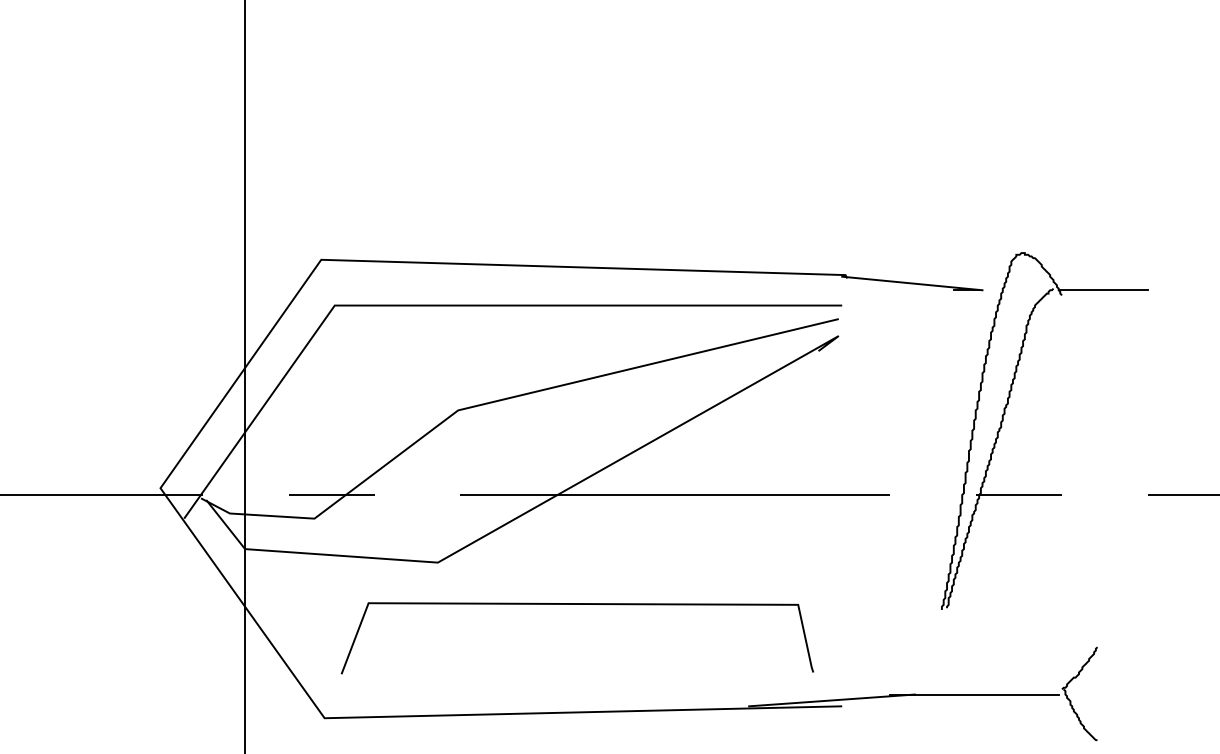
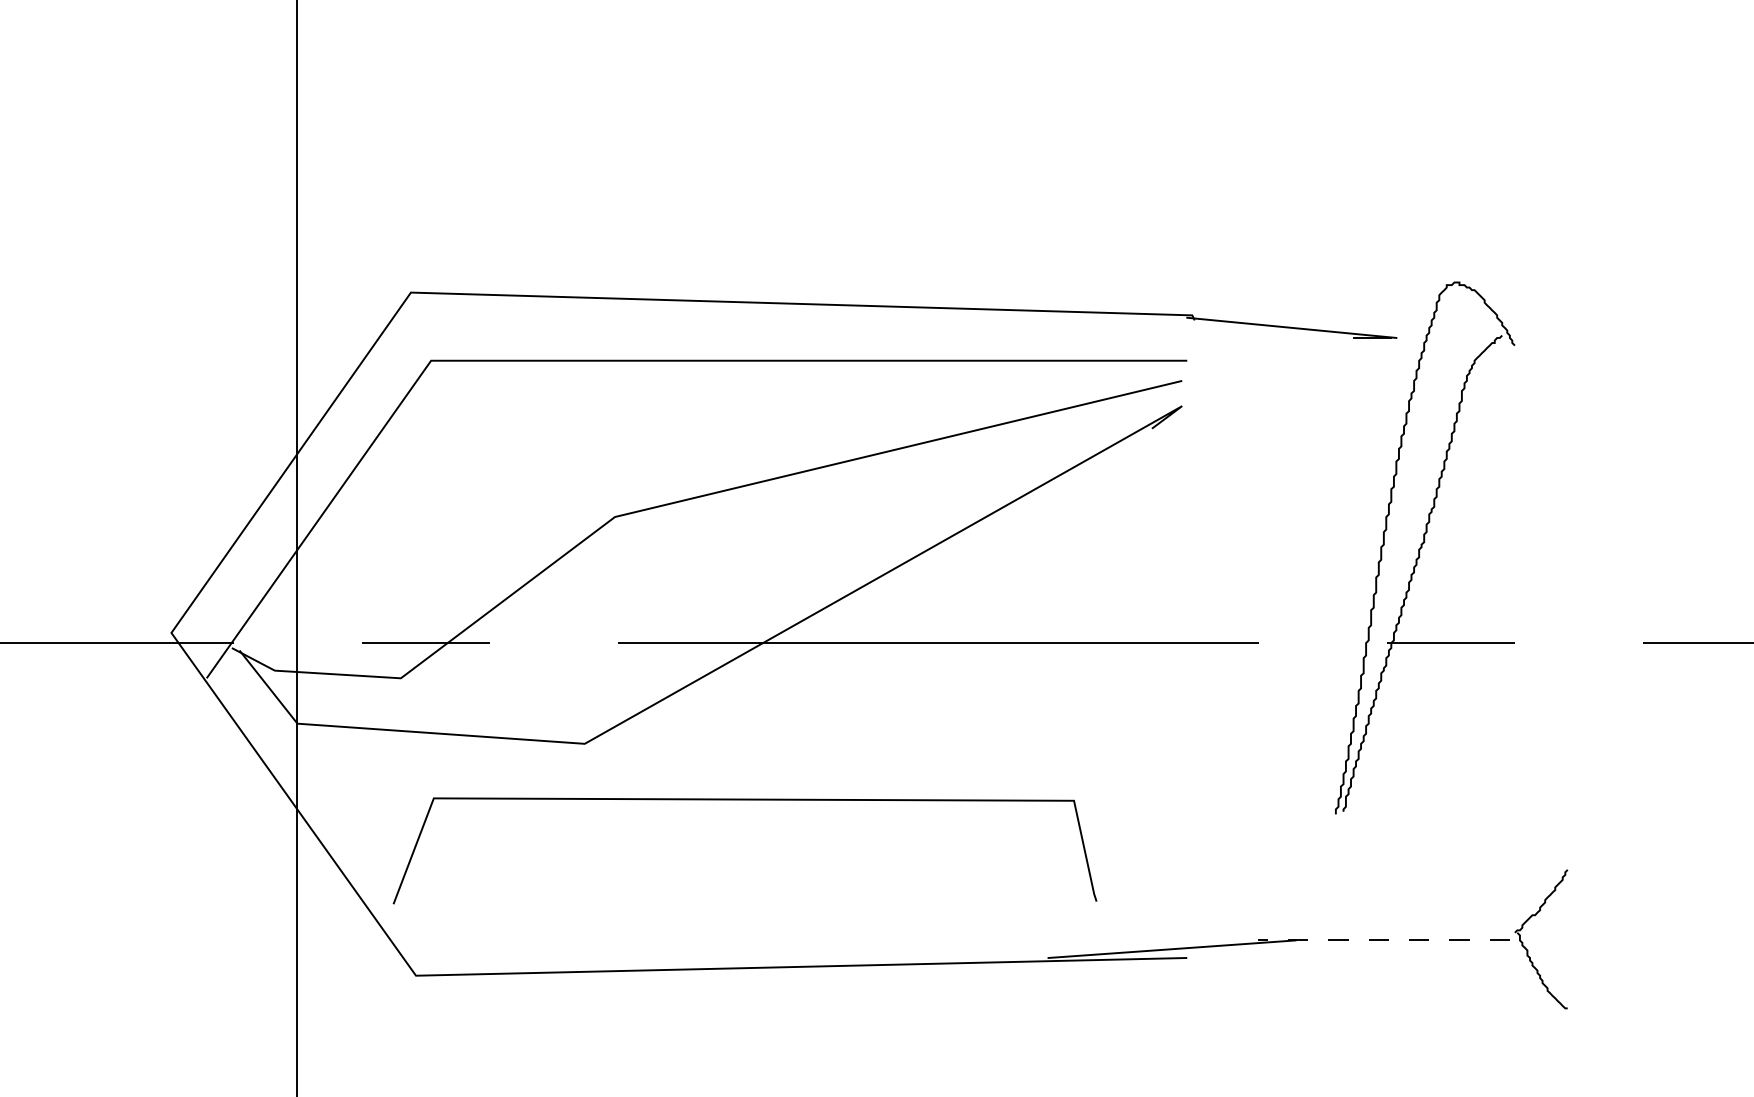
line: (1103, 290) -> (1576, 338), removed
line: (576, 604) -> (743, 800), moved
line: (974, 694) -> (1384, 940), solid -> dashed

